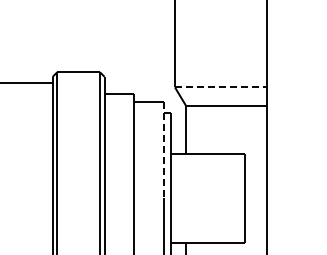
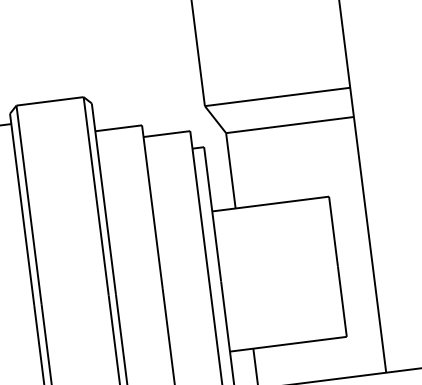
line: (221, 87) -> (278, 97), dashed -> solid
line: (163, 150) -> (199, 207), dashed -> solid

